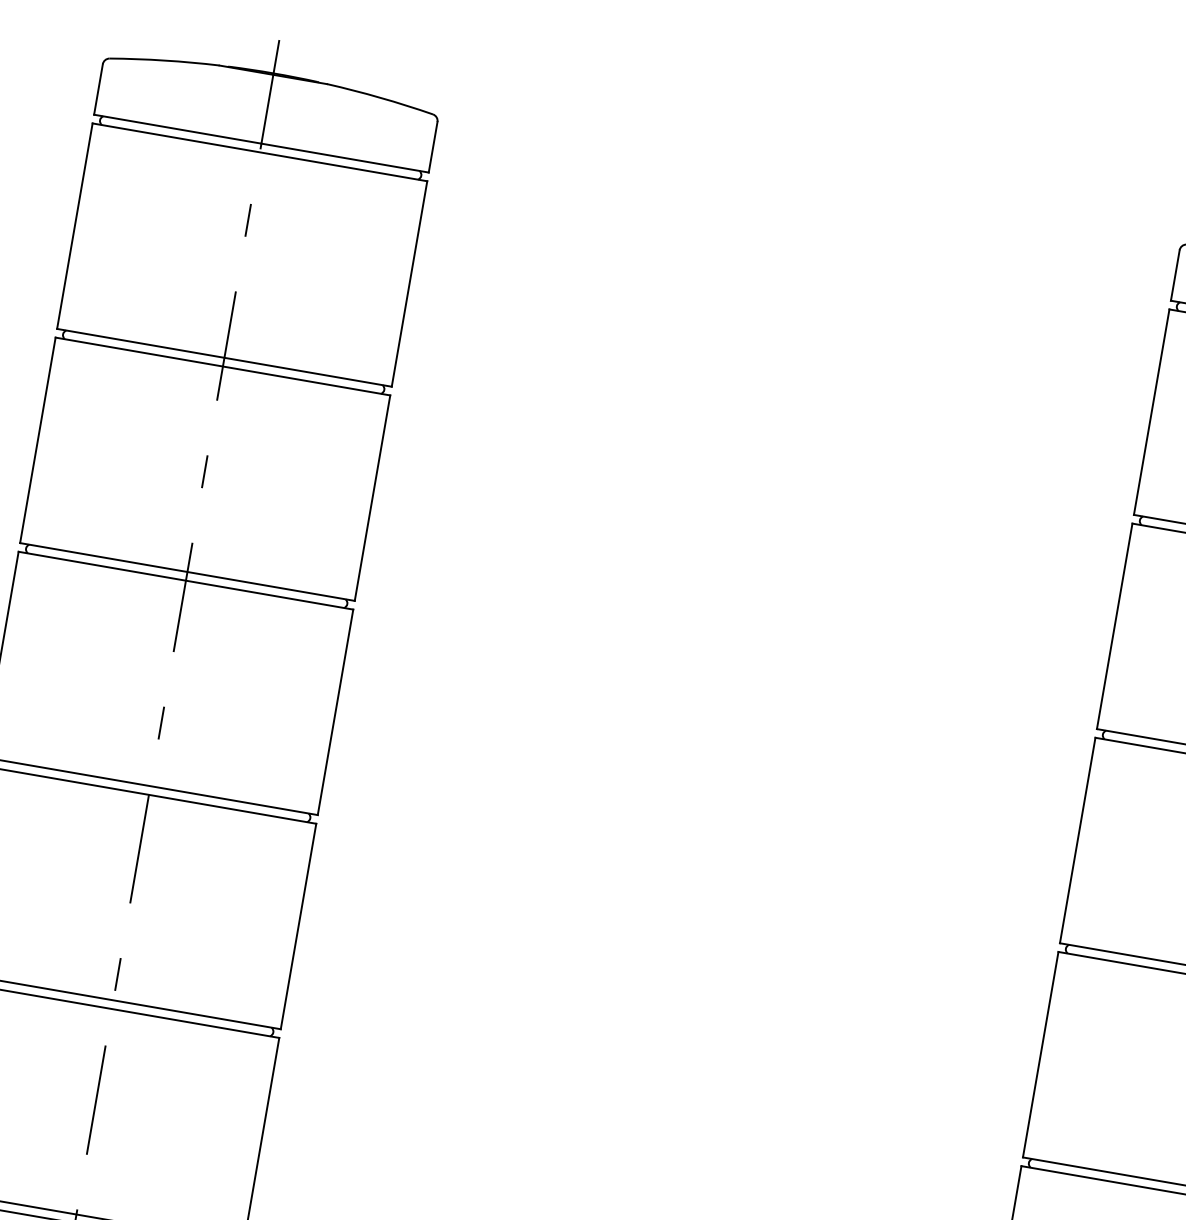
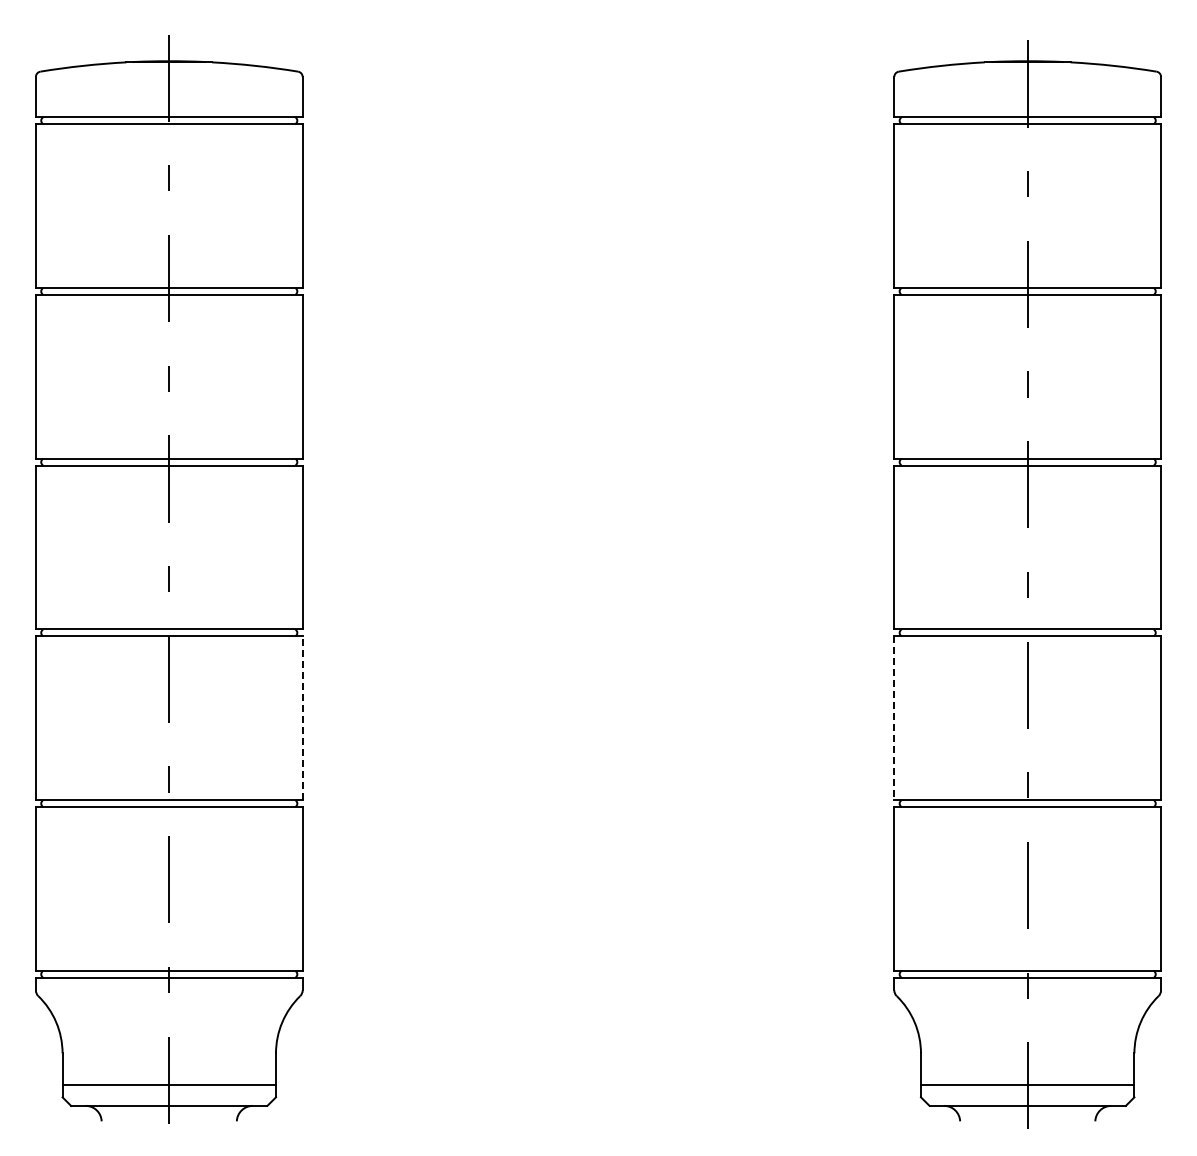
line: (298, 926) -> (302, 718), solid -> dashed
line: (1040, 1055) -> (894, 718), solid -> dashed

